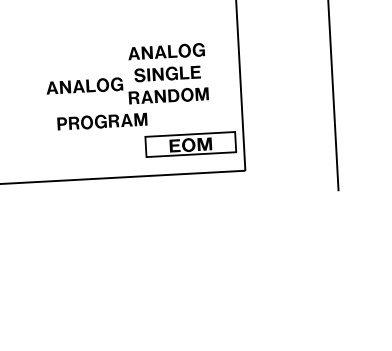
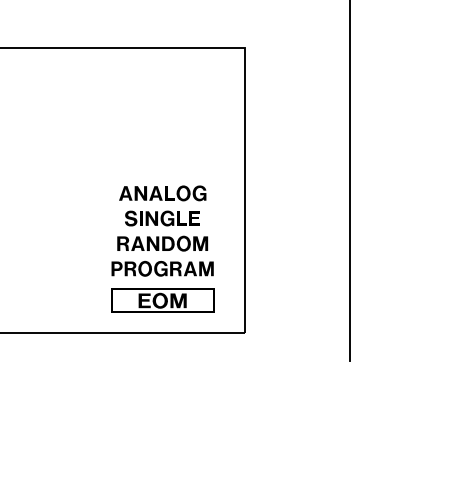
part: (84, 86) -> (67, 227), removed
part: (102, 121) -> (162, 268), moved
part: (190, 144) -> (162, 300), moved

